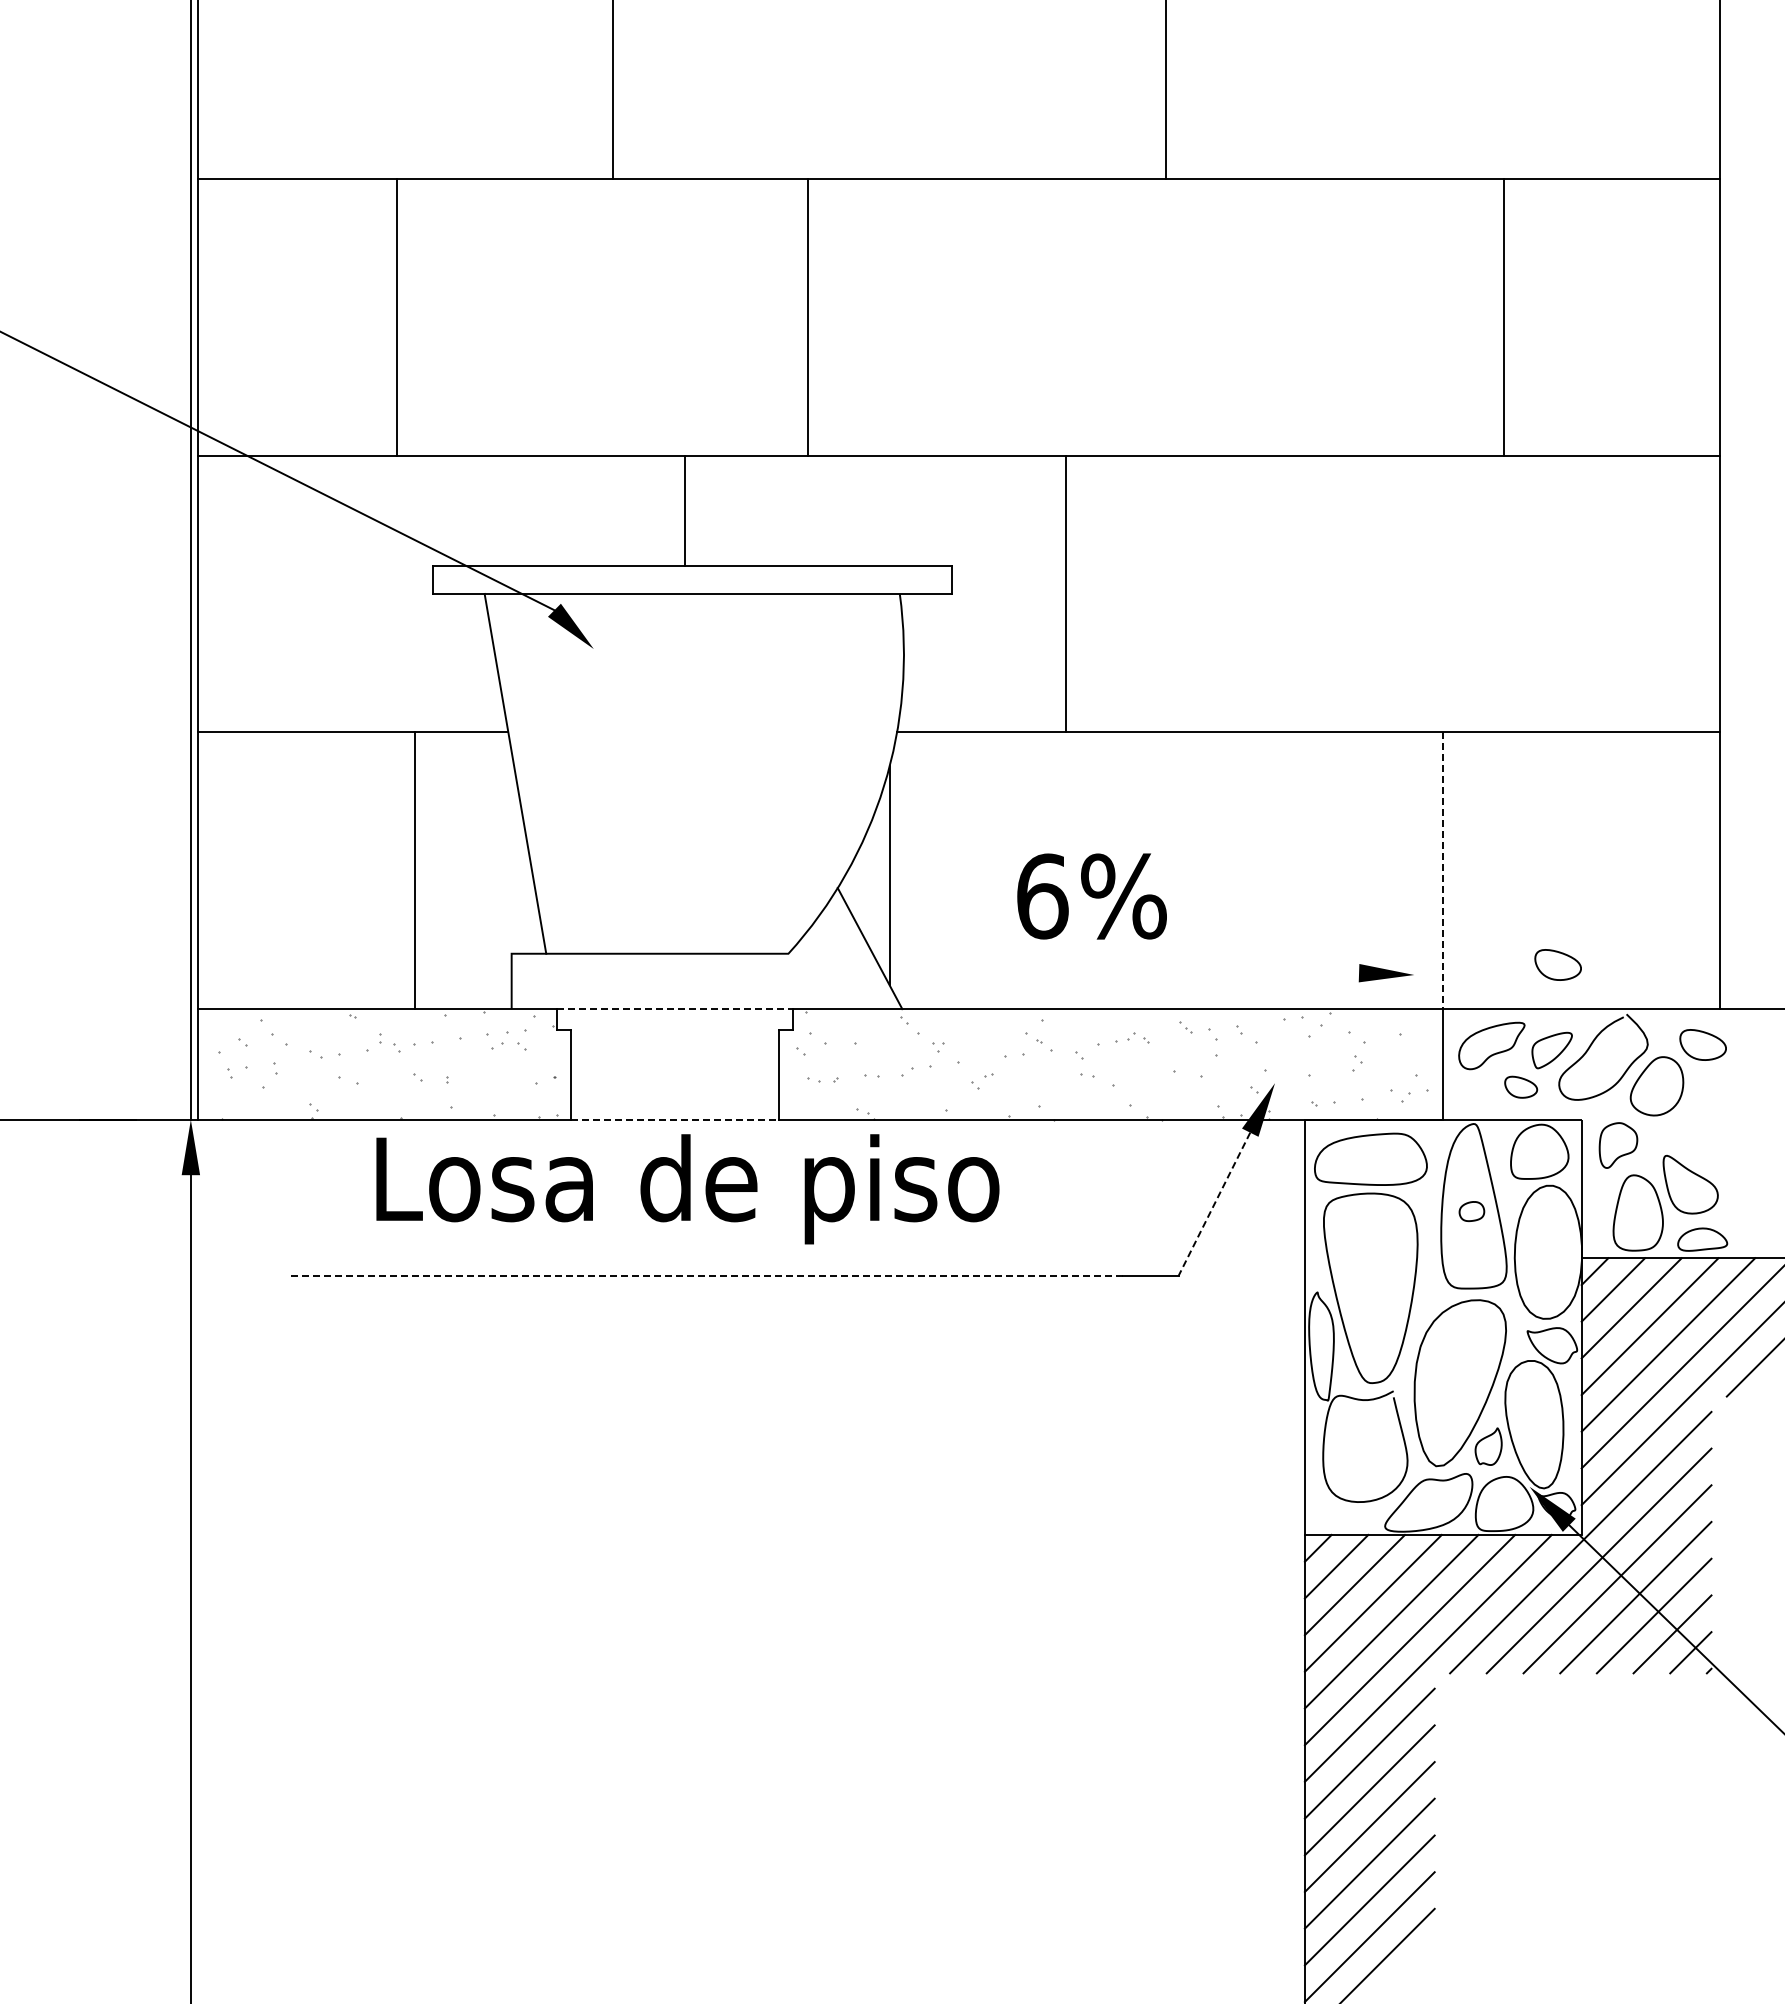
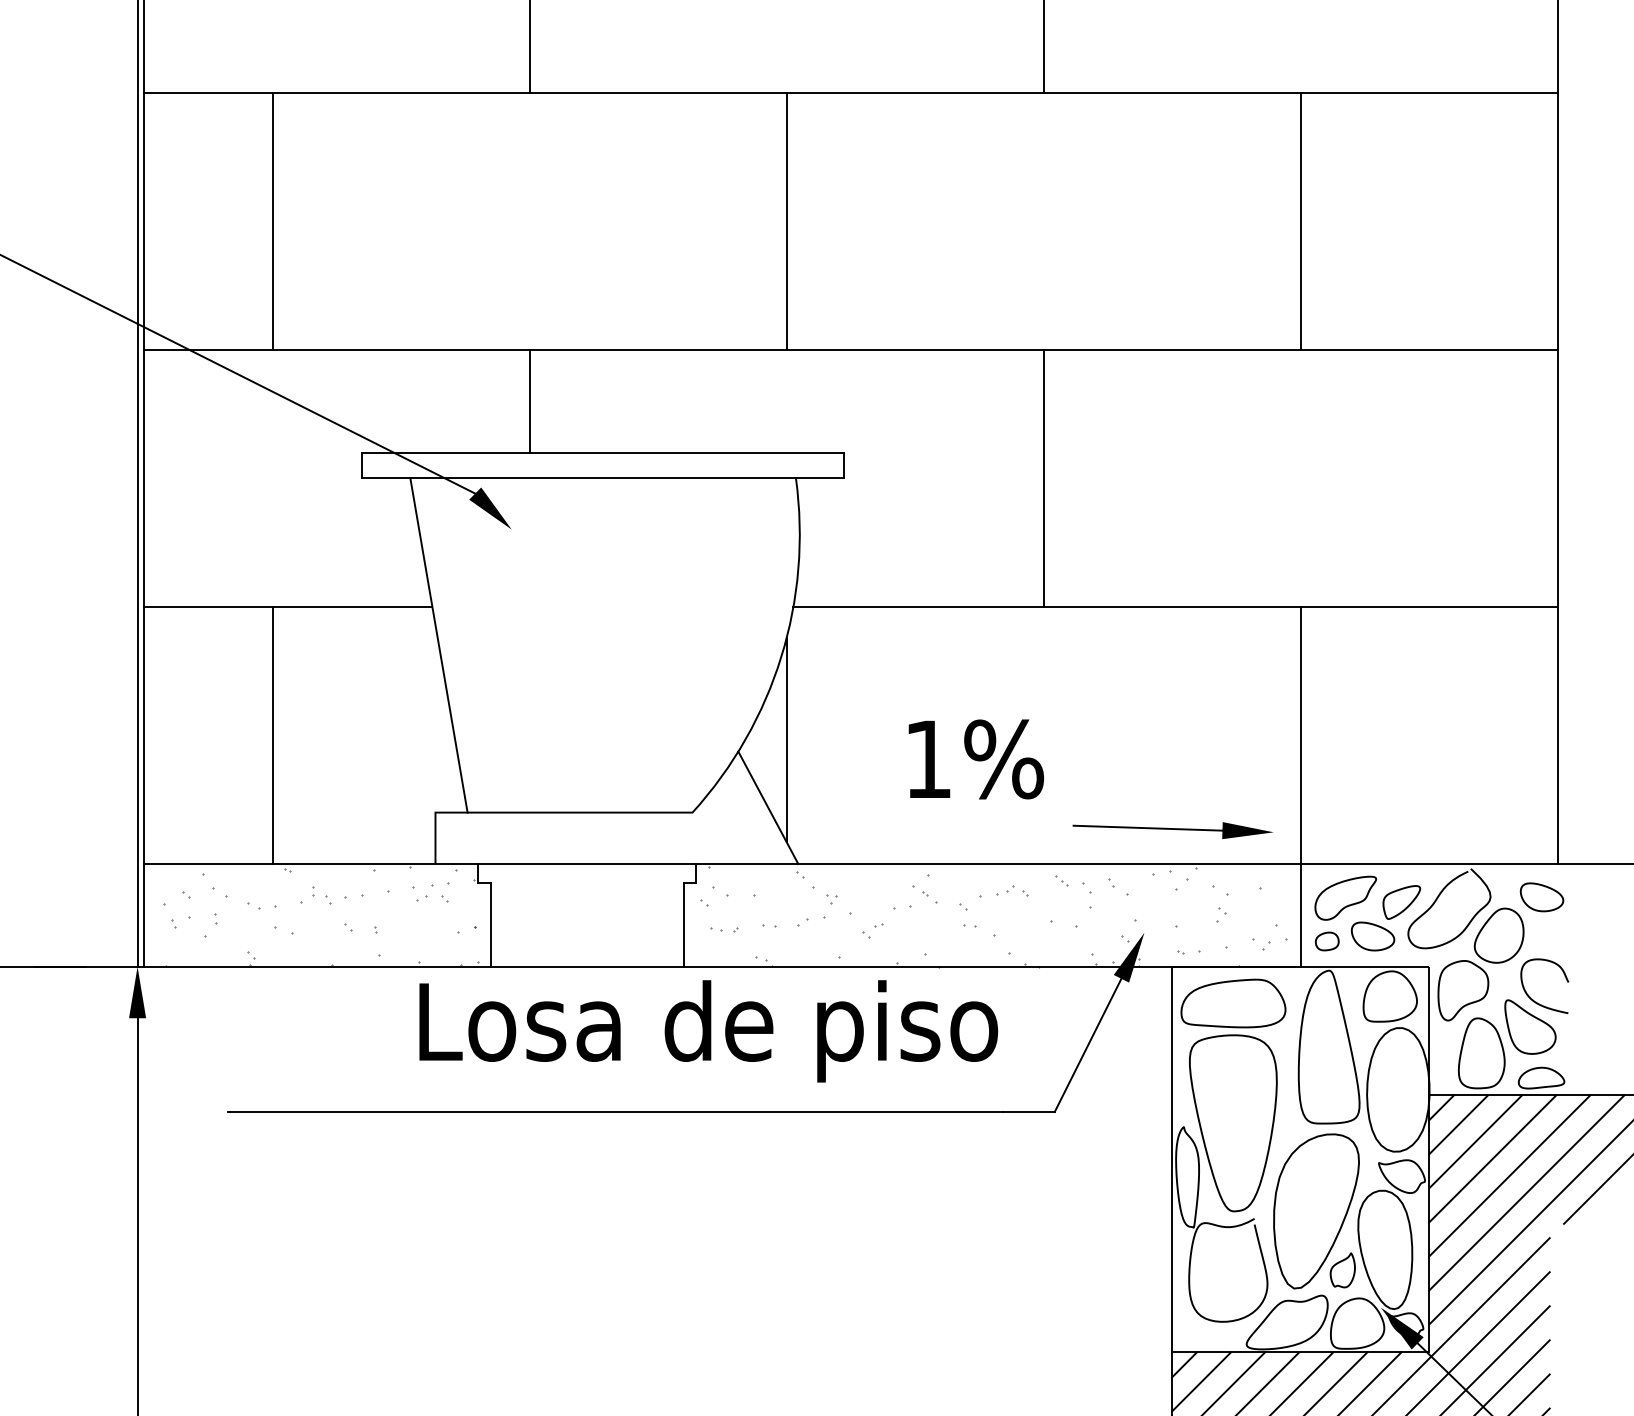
line: (397, 316) -> (272, 220), moved
line: (807, 316) -> (786, 220), moved
line: (1504, 316) -> (1300, 220), moved
line: (684, 510) -> (529, 400), moved
line: (1066, 593) -> (1043, 478), moved
line: (415, 870) -> (272, 735), moved
line: (1443, 871) -> (1300, 736), dashed -> solid
text: (1042, 896) -> (928, 759), 6% -> 1%
part: (1557, 964) -> (1406, 822), removed
line: (1278, 970) -> (1147, 828), added
line: (674, 1009) -> (586, 864), dashed -> solid
part: (1520, 1087) -> (1372, 936), size x1.43
line: (674, 1119) -> (586, 966), dashed -> solid
part: (1618, 1145) -> (1463, 990), size x1.43
curve: (1694, 1155) -> (1533, 999), added
text: (687, 1189) -> (708, 1031), moved
line: (1214, 1204) -> (1088, 1045), dashed -> solid
part: (1471, 1211) -> (1326, 941), moved
line: (705, 1276) -> (615, 1112), dashed -> solid

